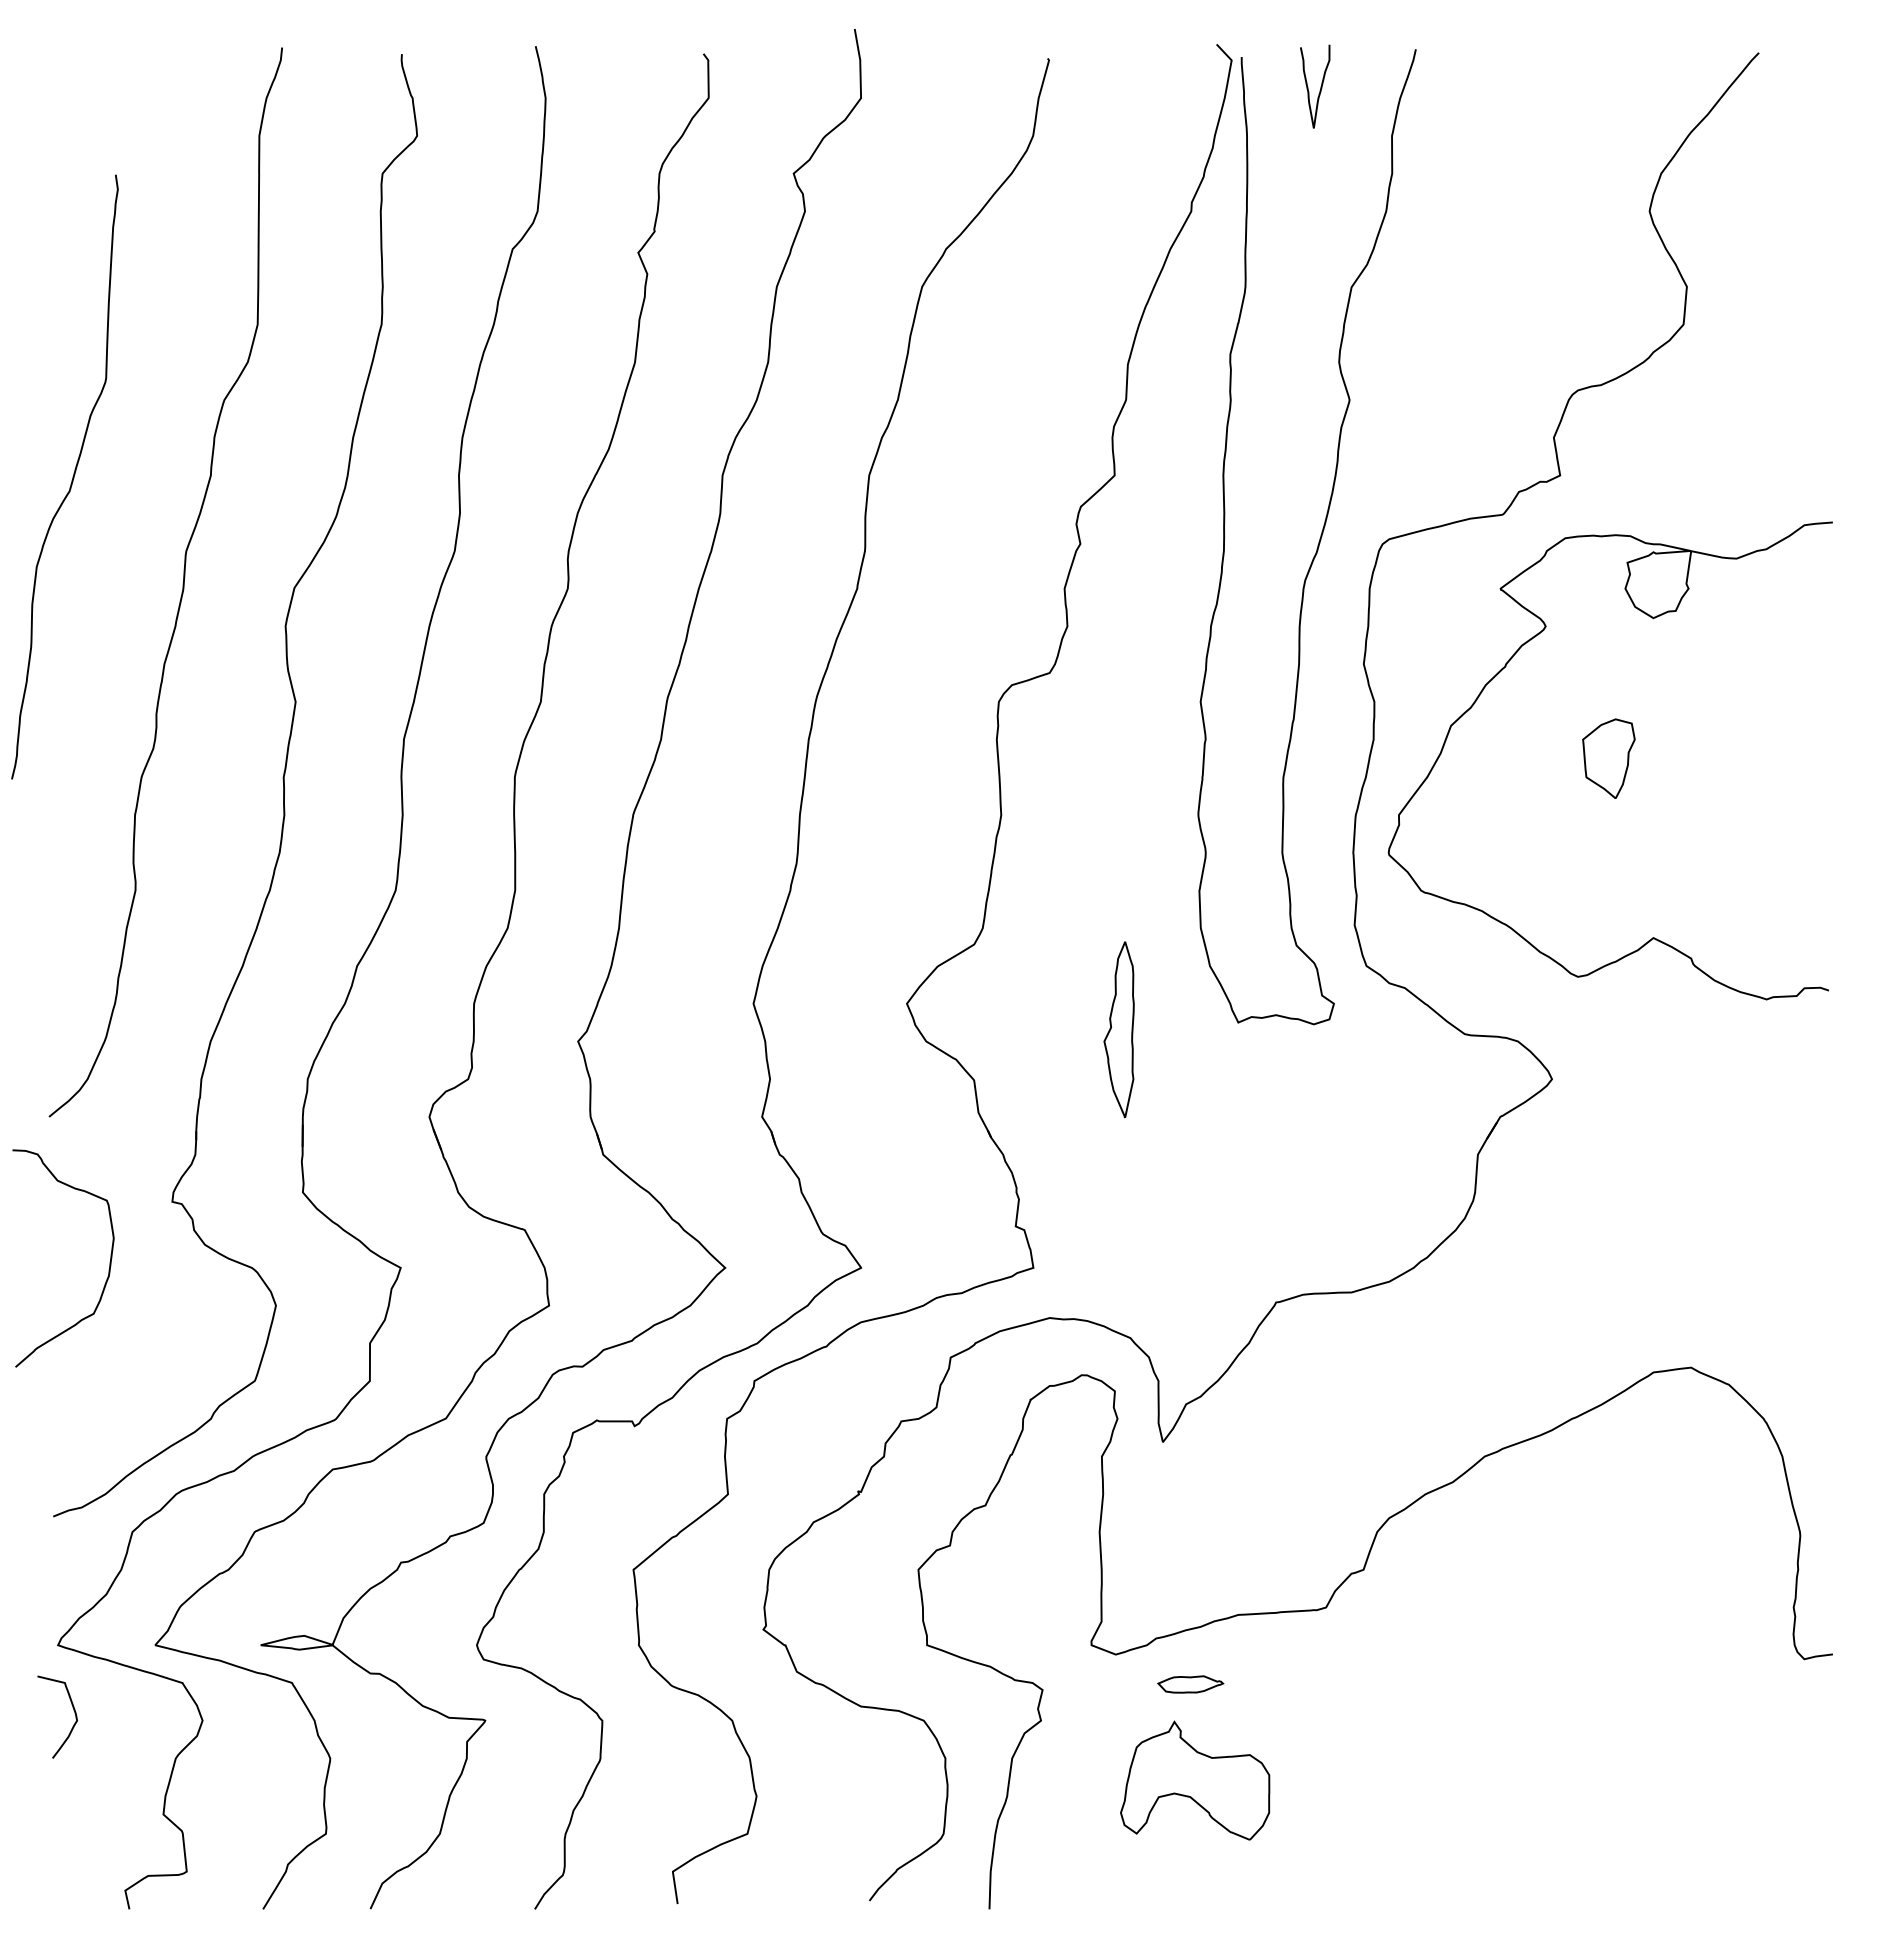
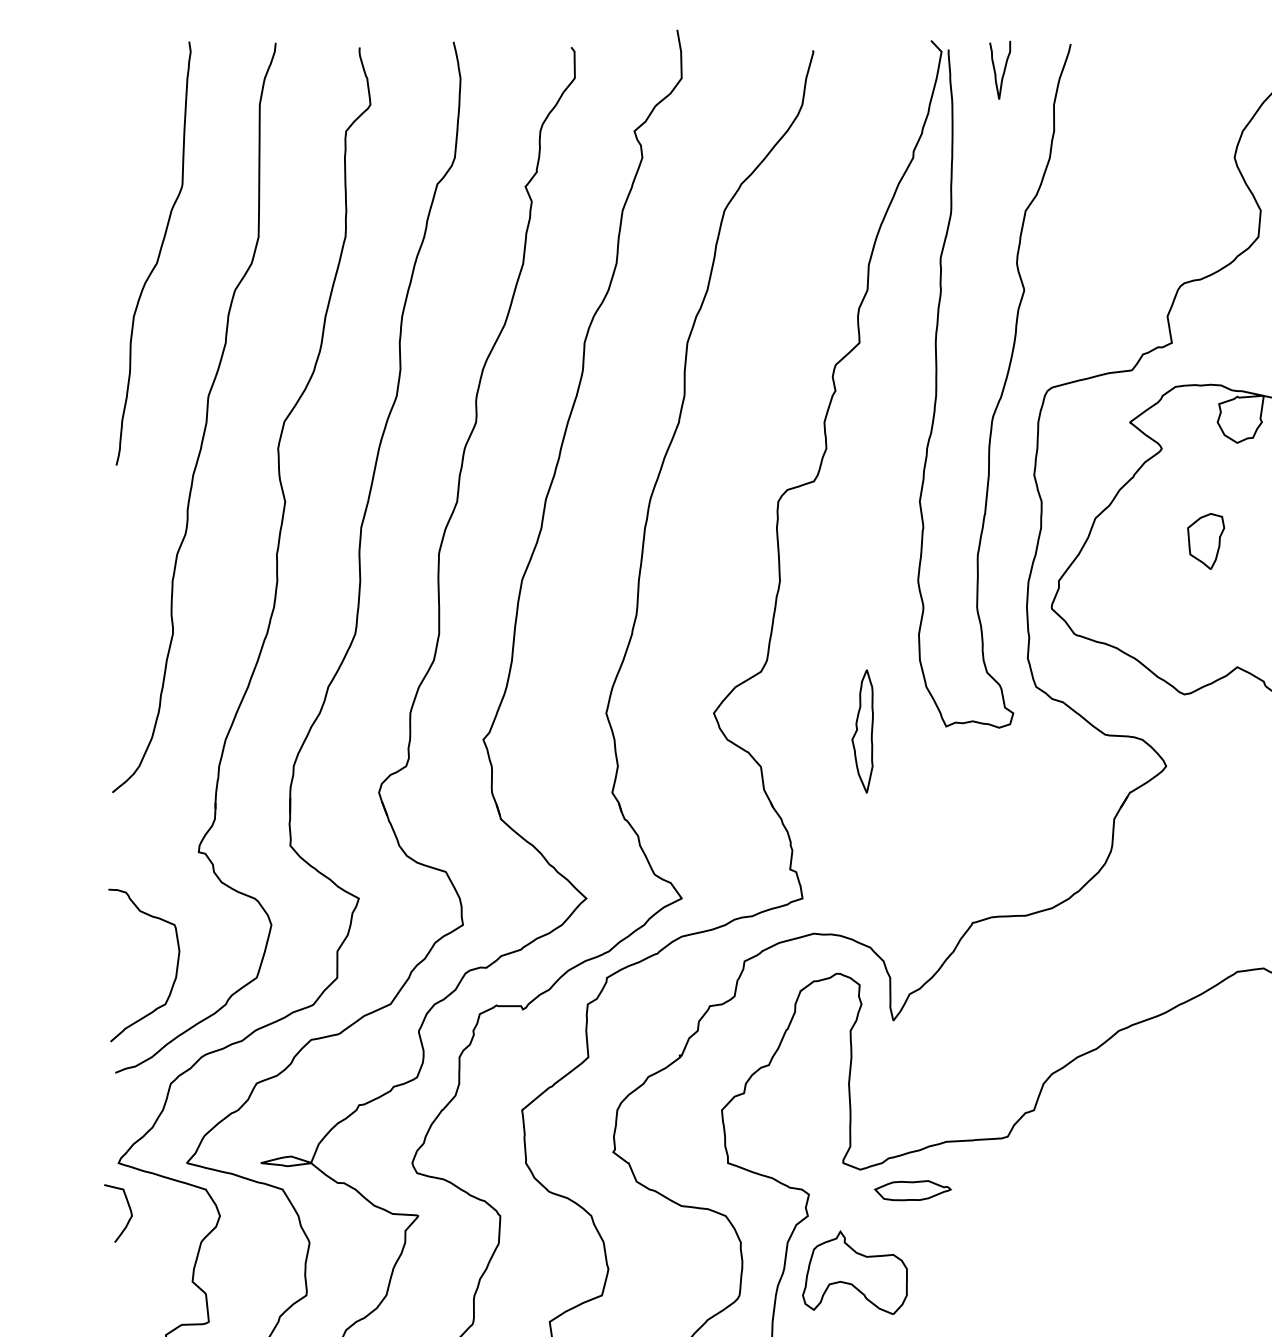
curve: (72, 476) -> (158, 253), moved
curve: (109, 1262) -> (176, 968), moved
part: (1190, 1684) -> (912, 1190), size x1.67
part: (1195, 1780) -> (855, 1272), moved

